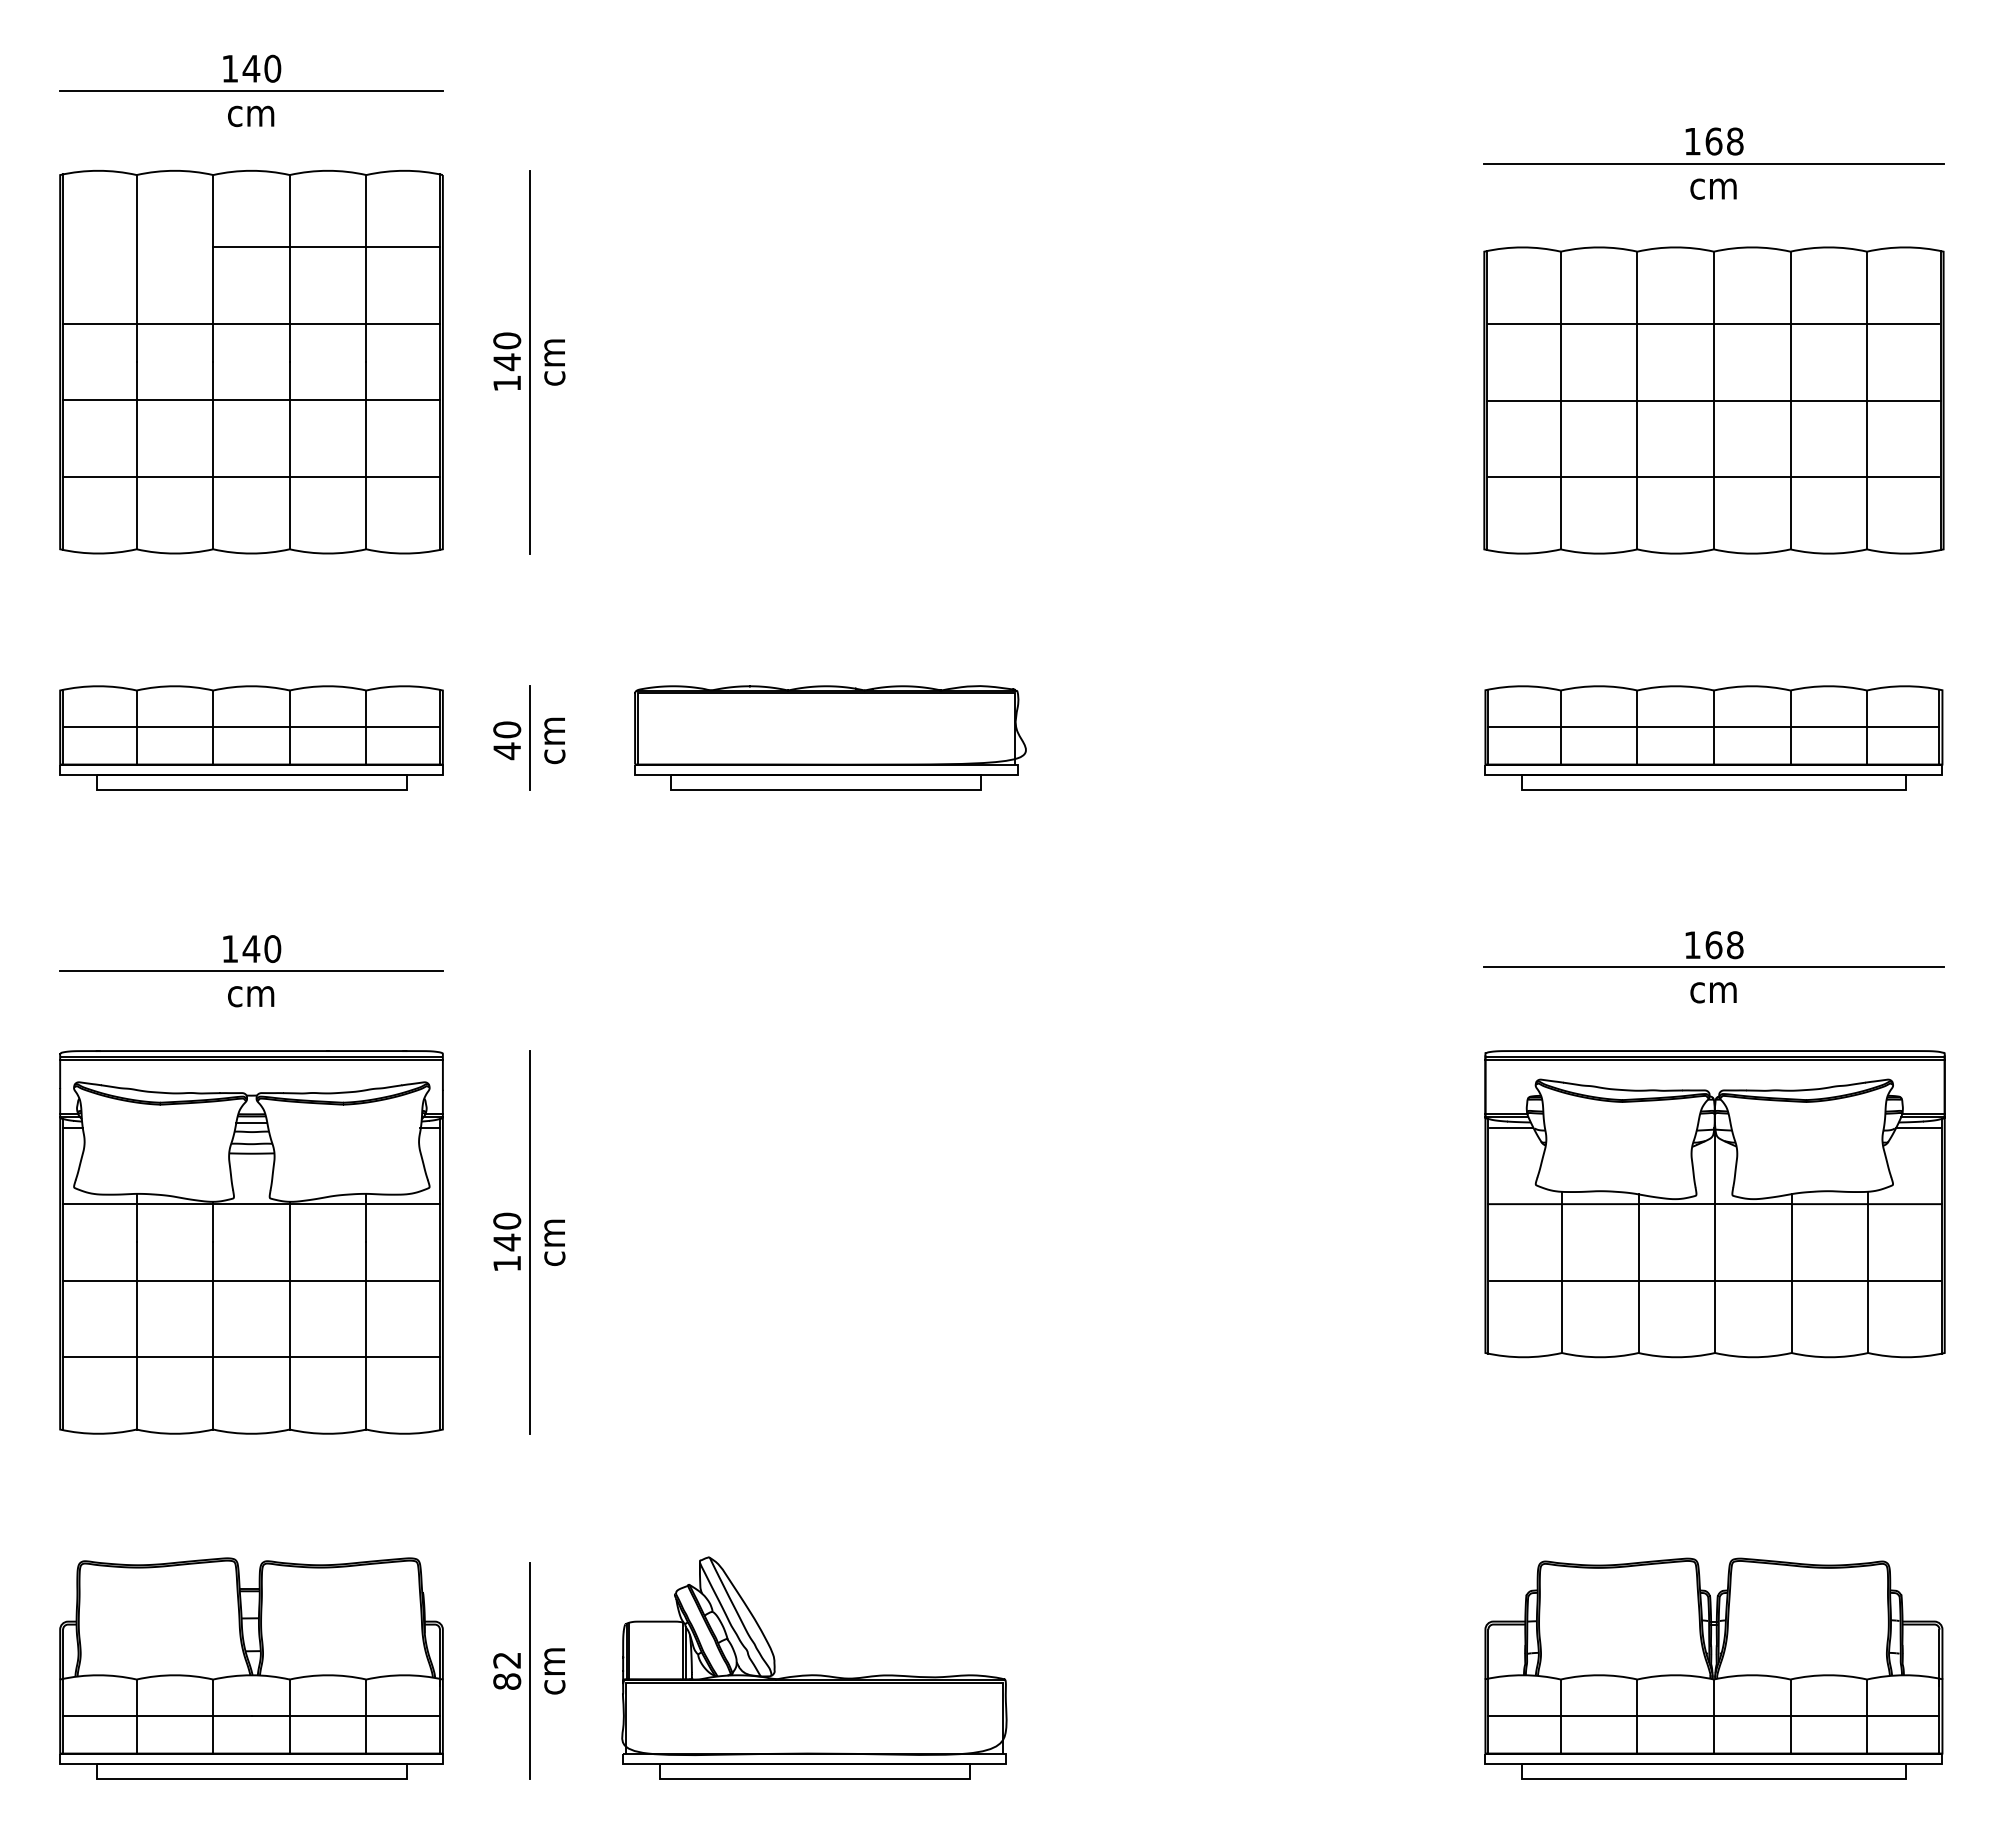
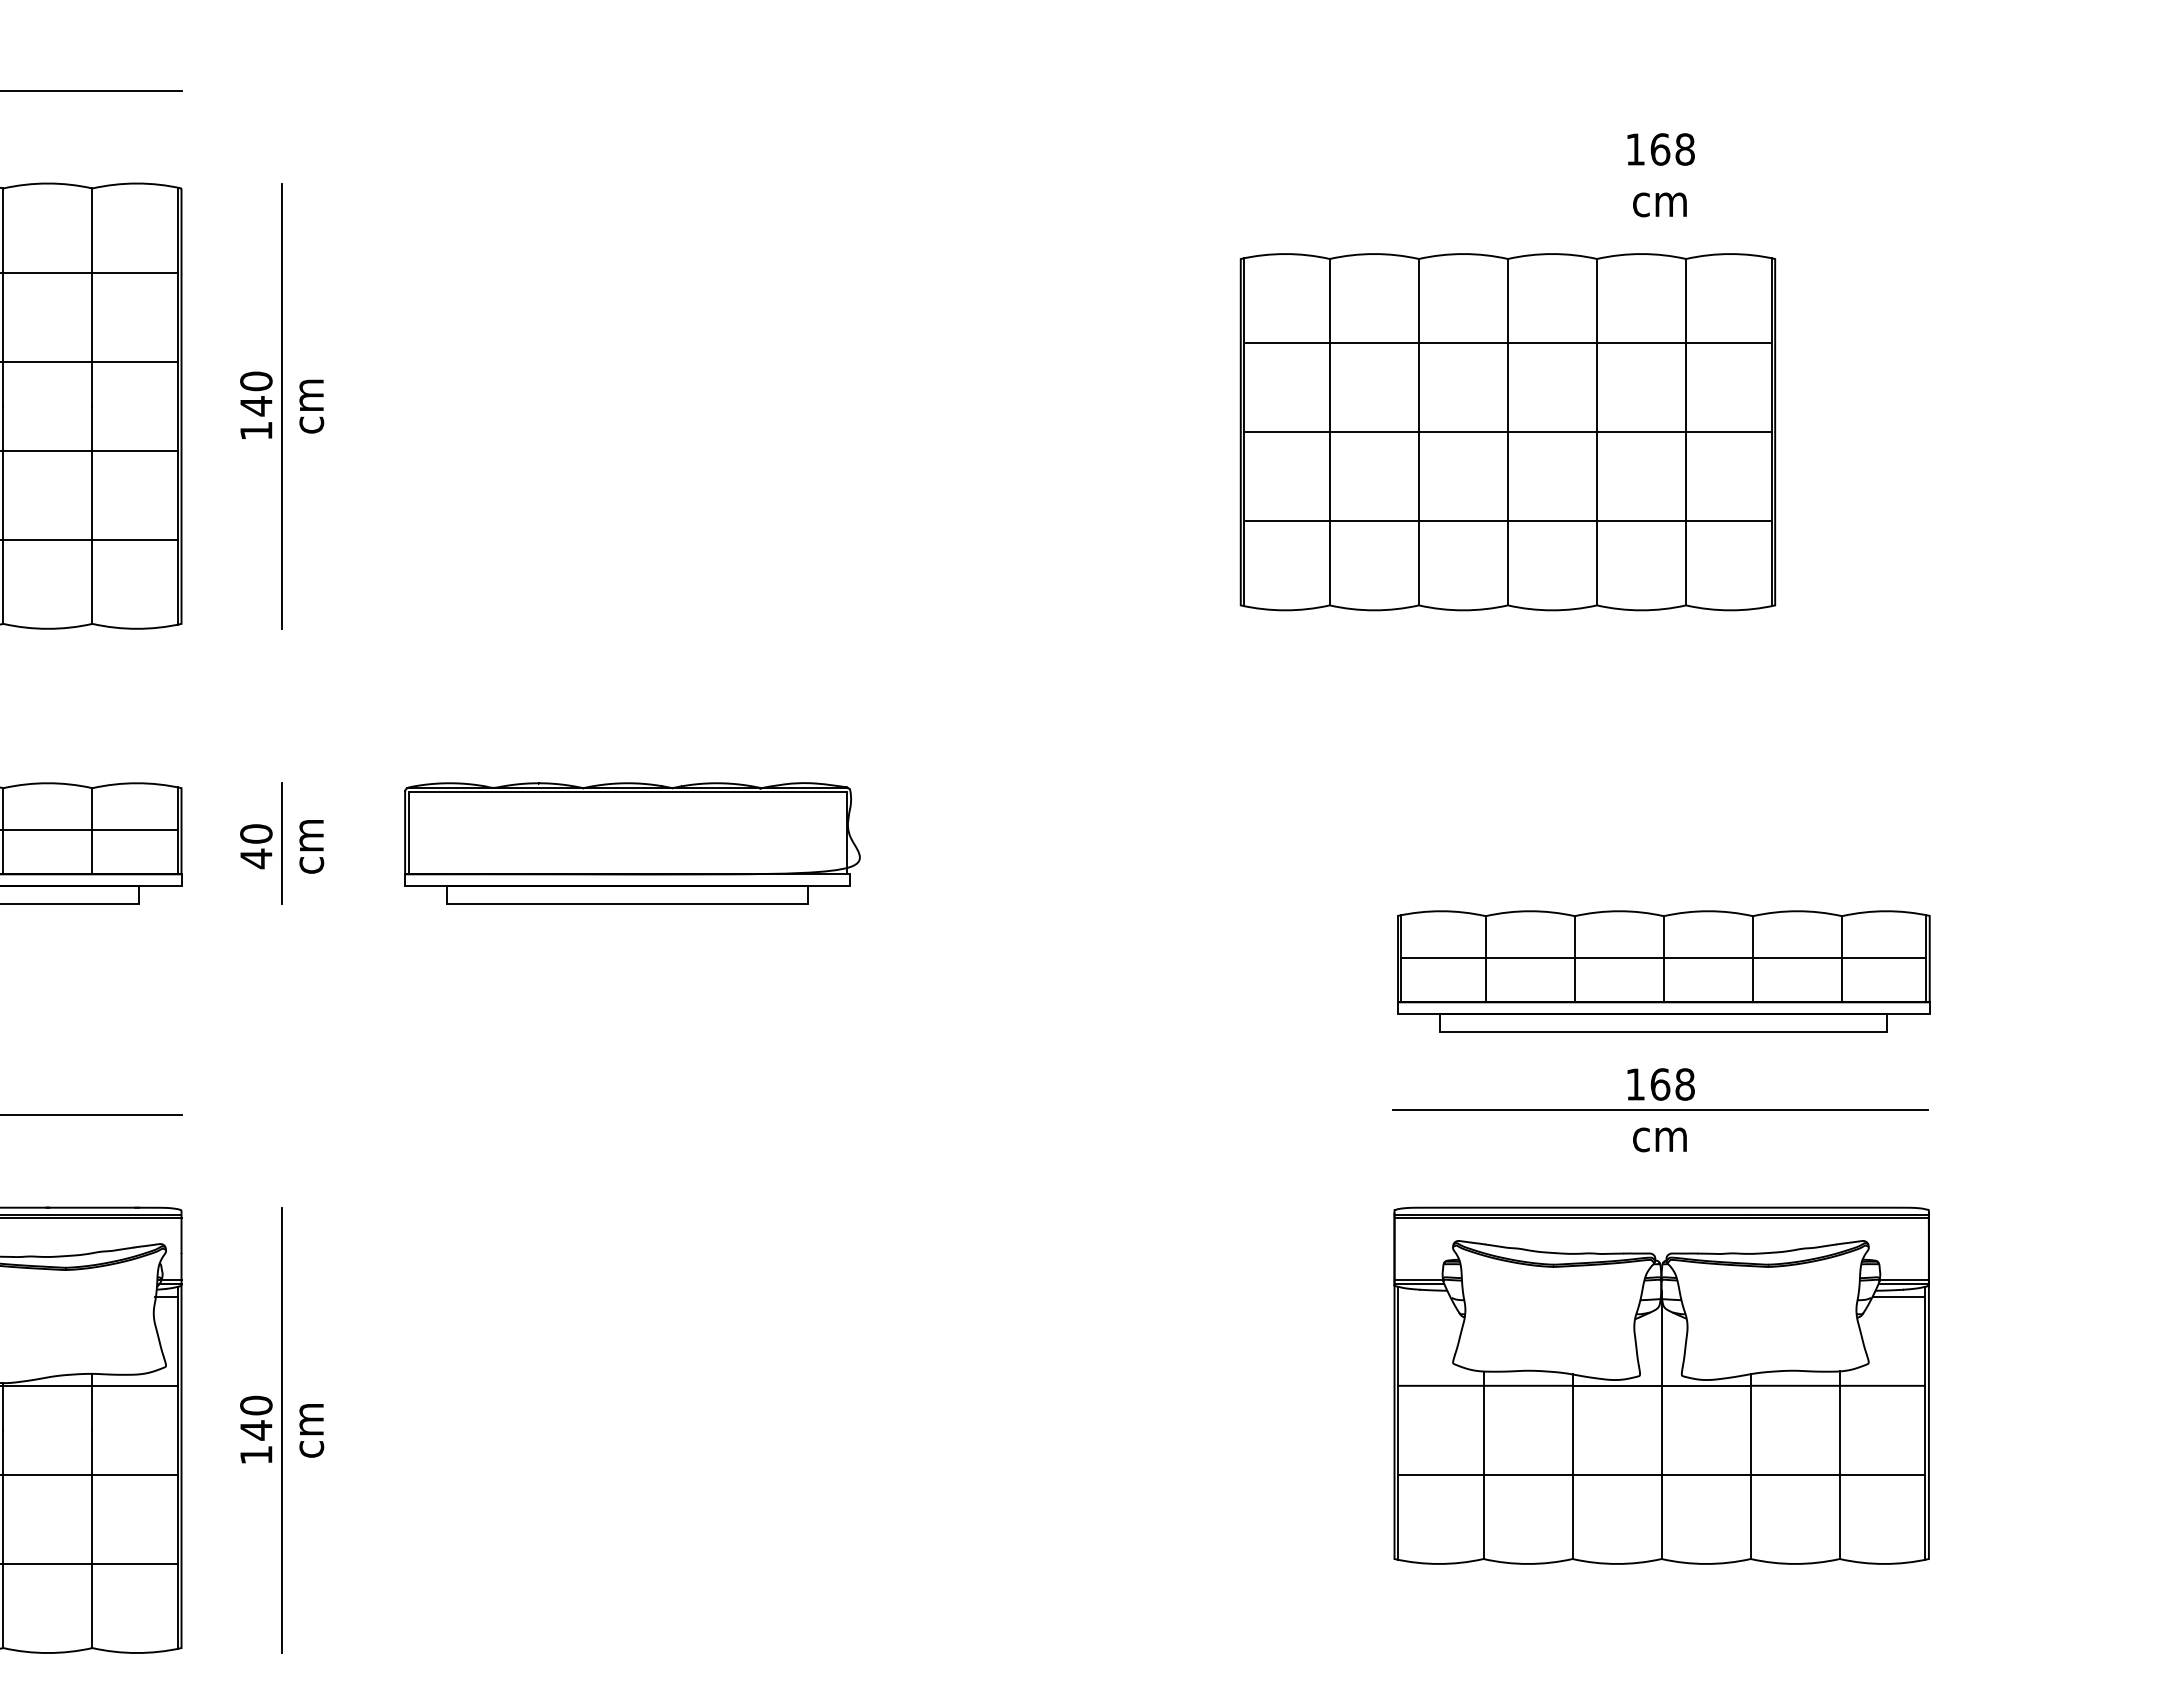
line: (1713, 163) -> (1659, 175), removed
part: (1713, 400) -> (1507, 432), moved
part: (1713, 737) -> (1663, 970), moved
line: (1511, 1127) -> (1424, 1296), removed

